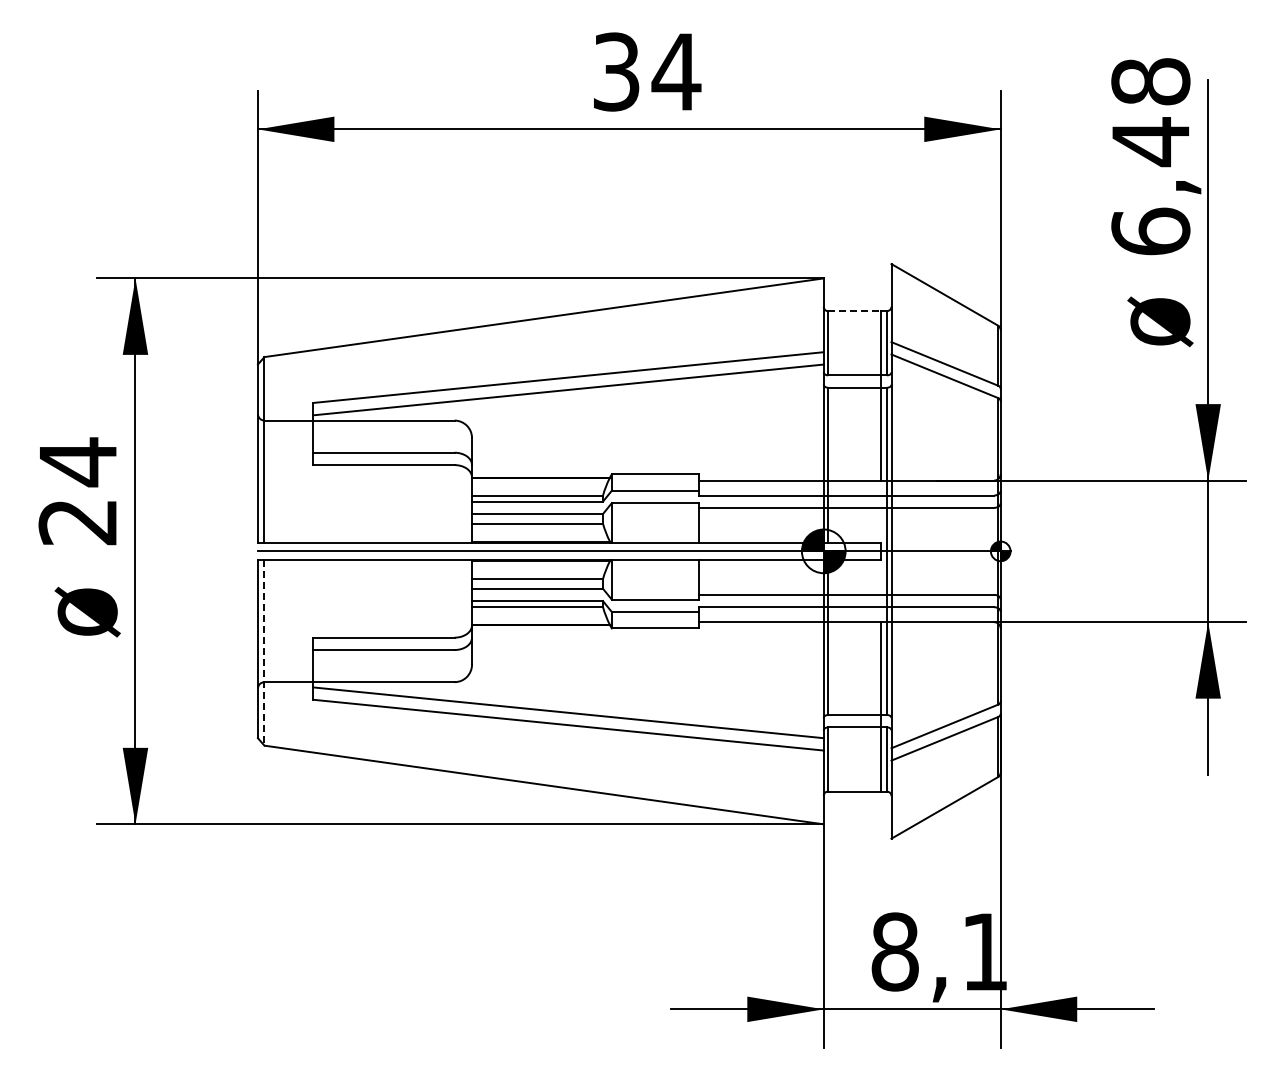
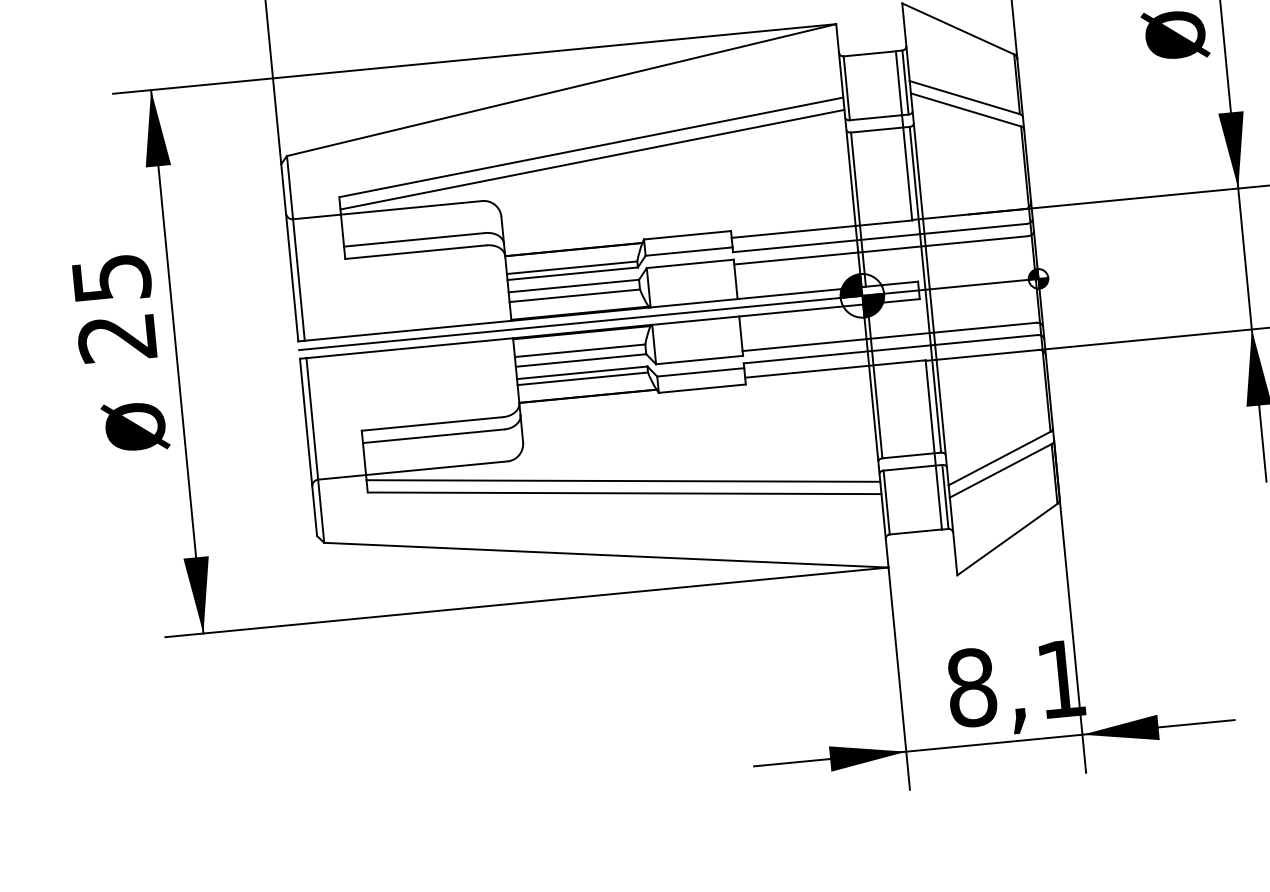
line: (854, 311) -> (869, 54), dashed -> solid
text: (78, 462) -> (112, 278), 24 -> 25
line: (264, 652) -> (315, 450), dashed -> solid

